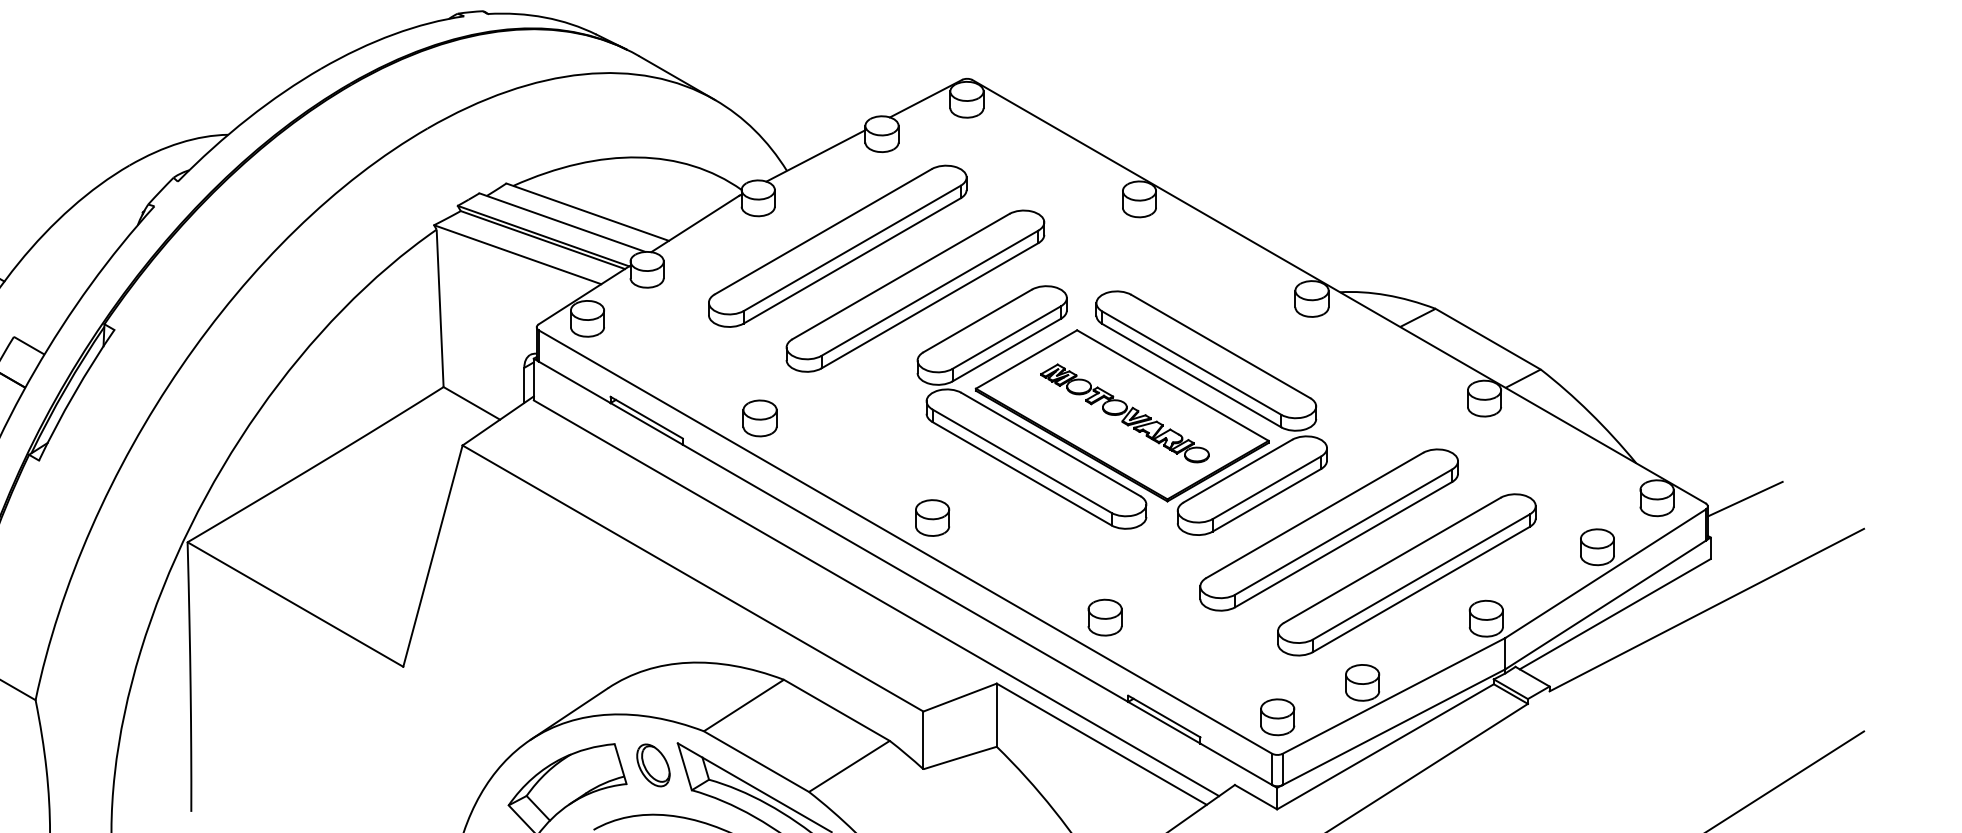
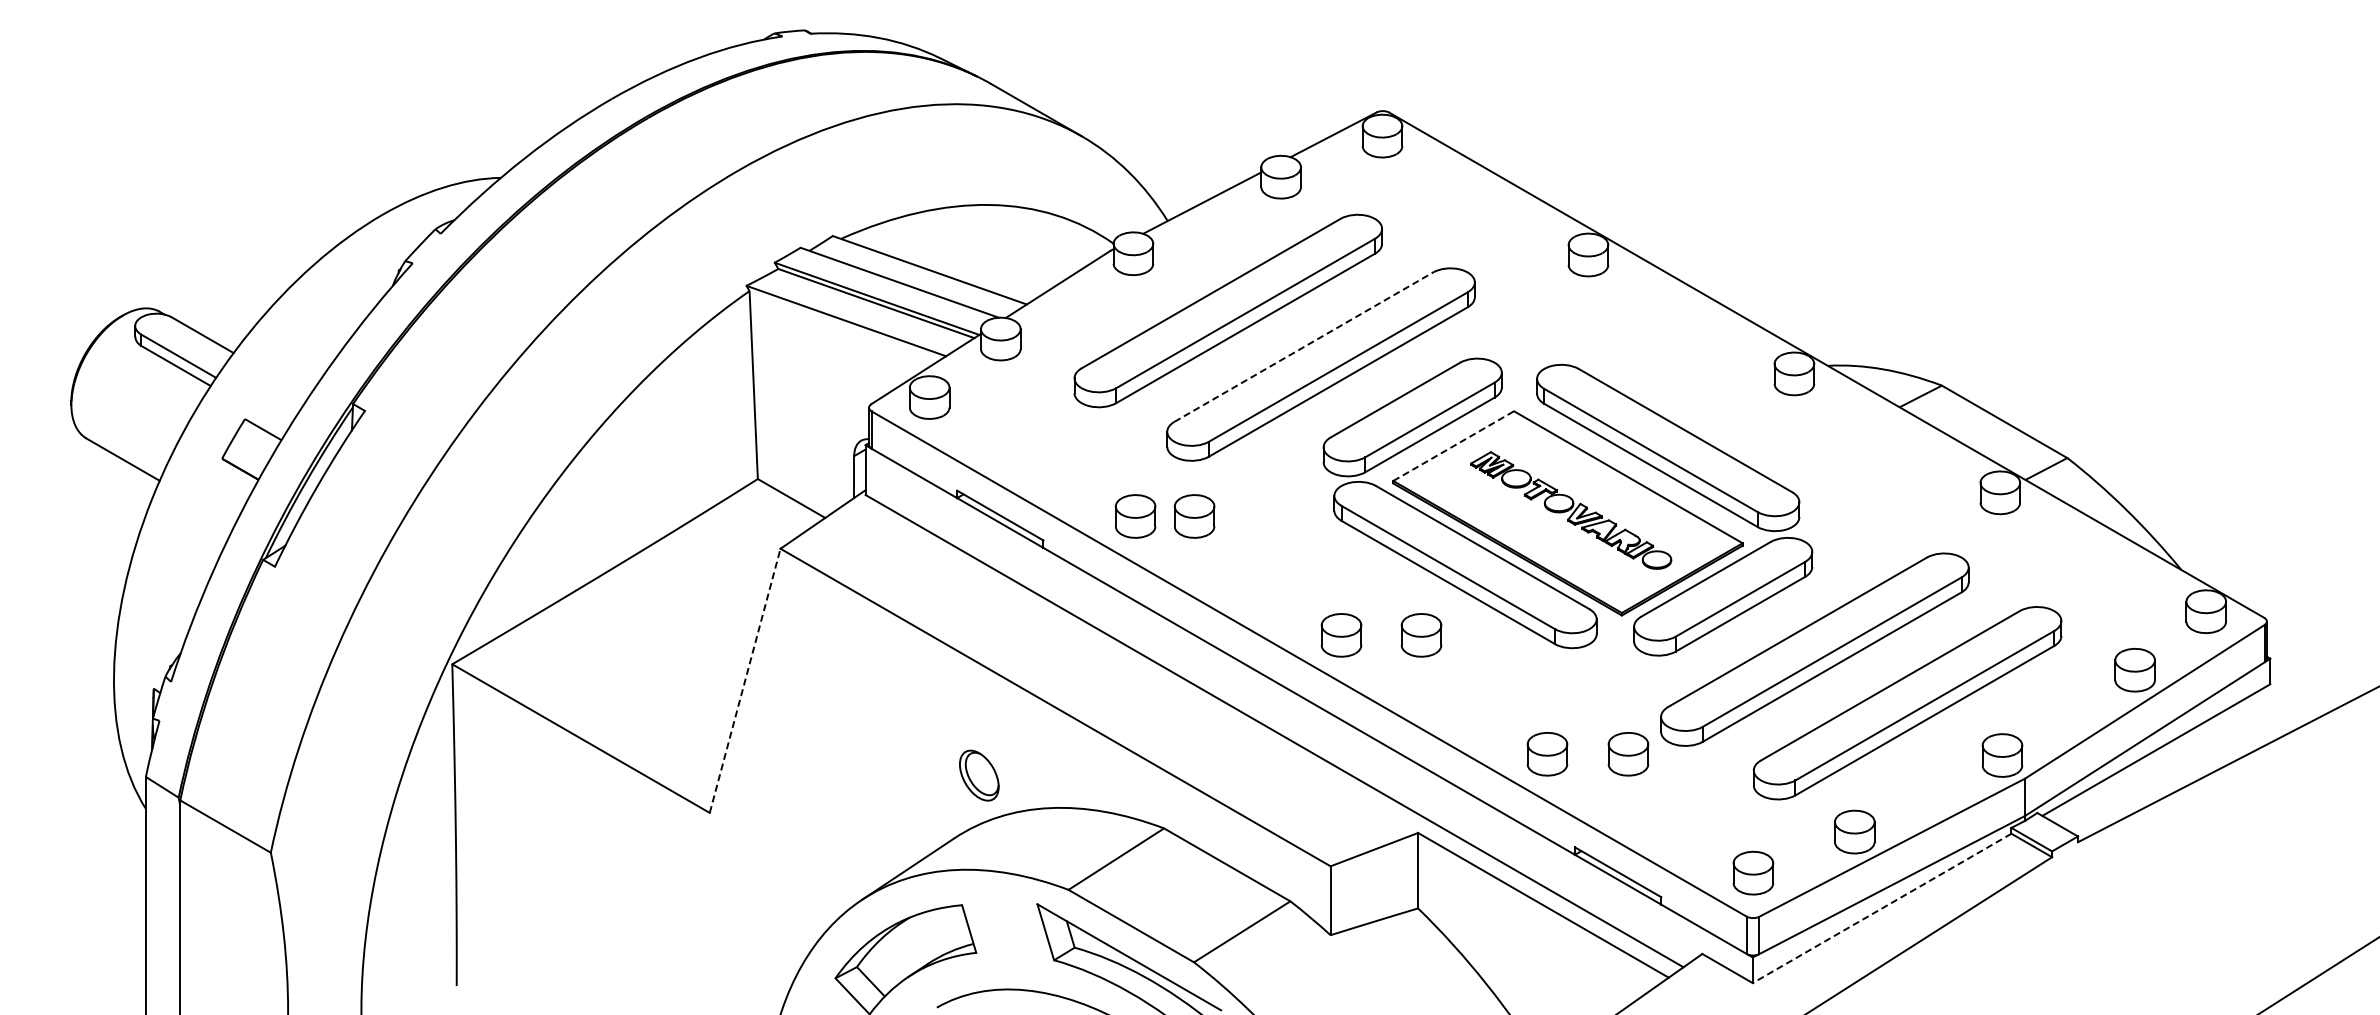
line: (901, 276) -> (1304, 346), solid -> dashed
line: (1026, 359) -> (1453, 446), solid -> dashed
part: (809, 418) -> (1194, 516), added
line: (1745, 498) -> (2311, 612), removed
part: (999, 518) -> (1421, 635), added
line: (433, 555) -> (745, 680), solid -> dashed
part: (1173, 617) -> (1628, 754), added
line: (1384, 746) -> (1881, 908), solid -> dashed
part: (653, 765) -> (979, 775), moved

